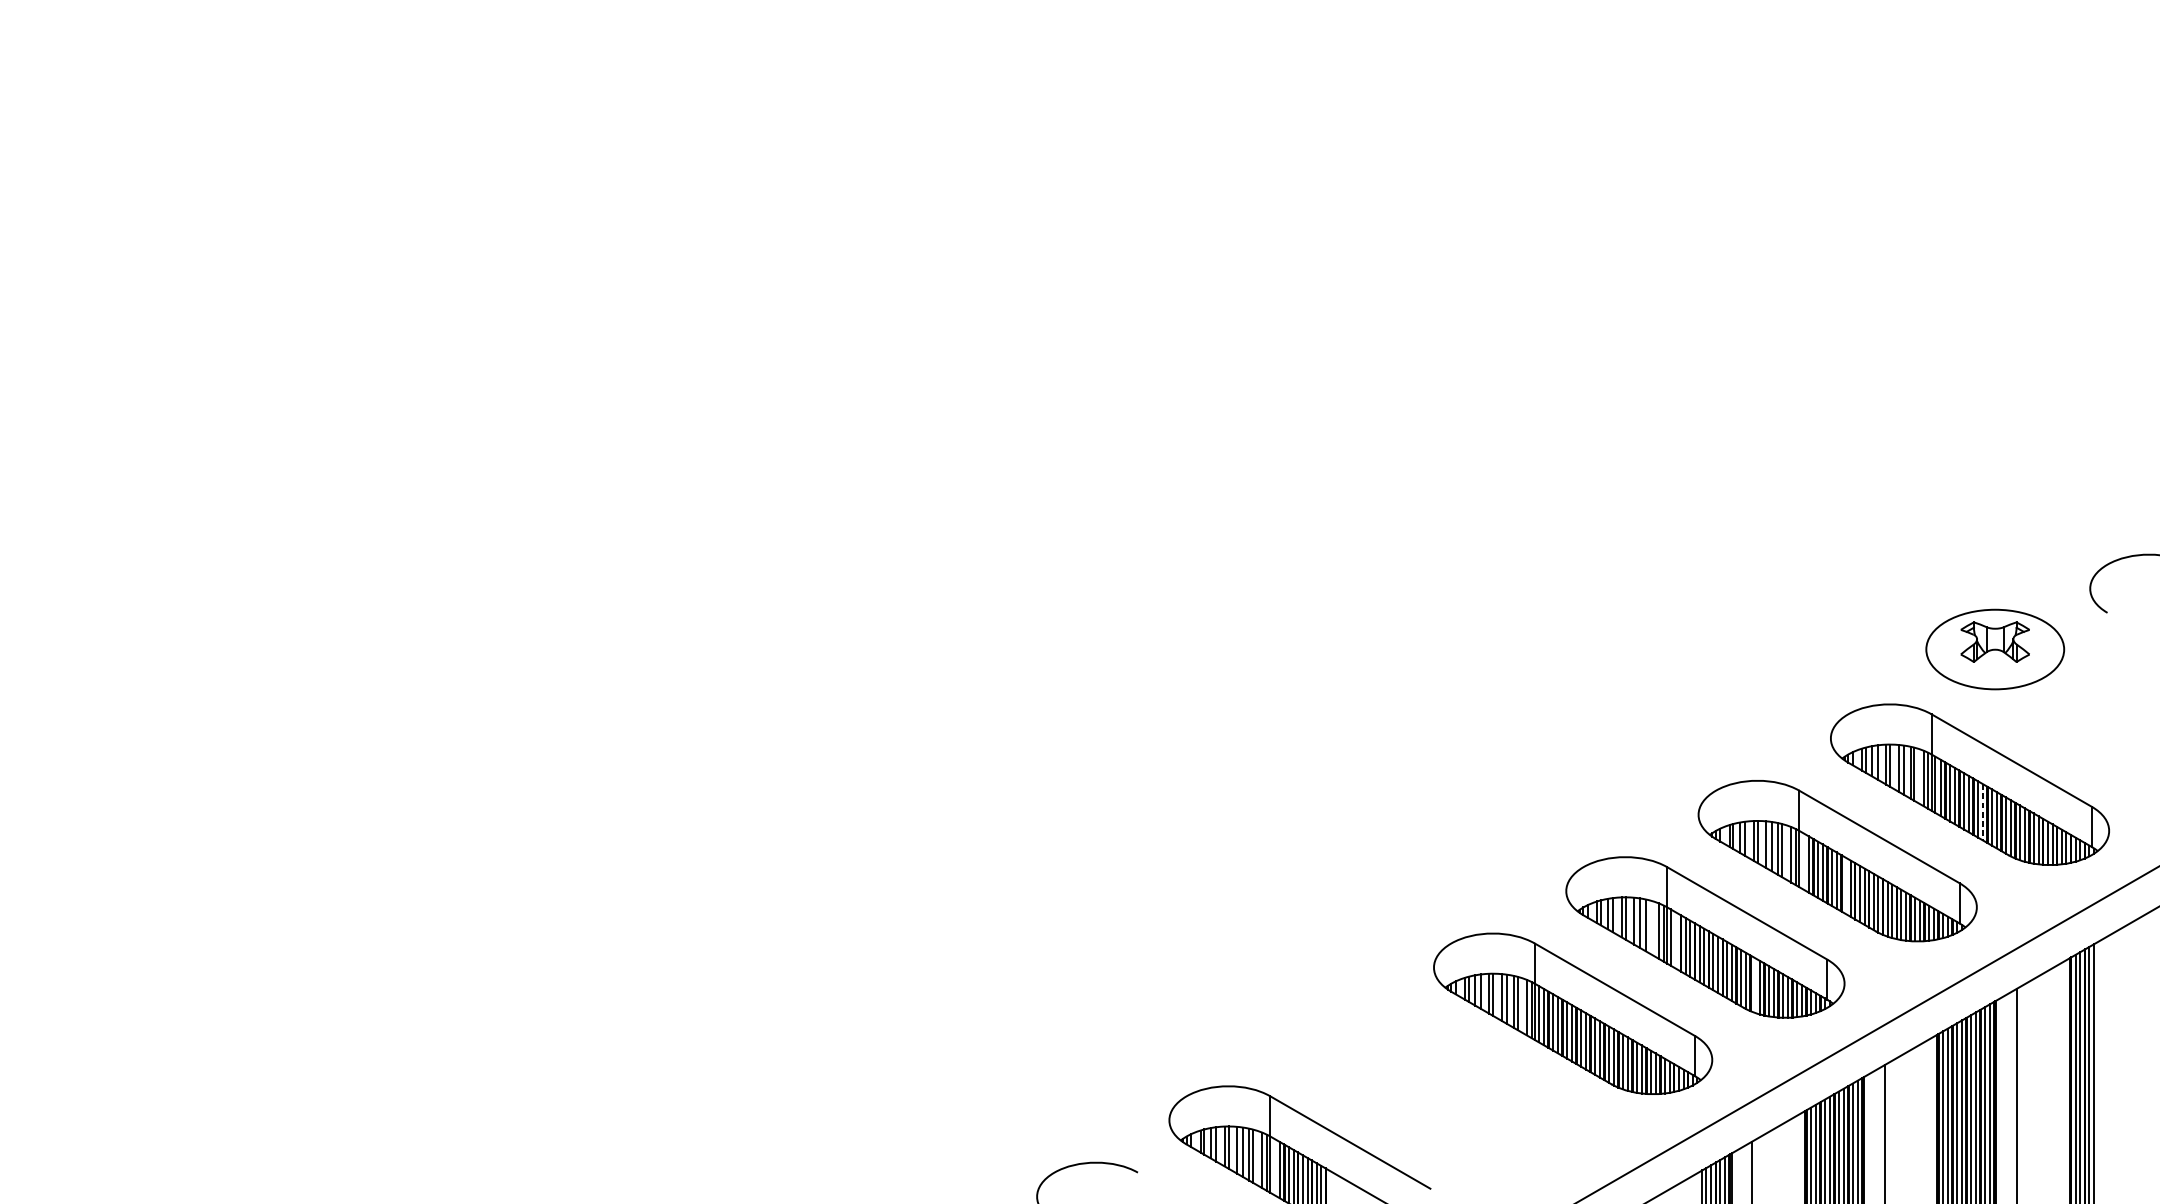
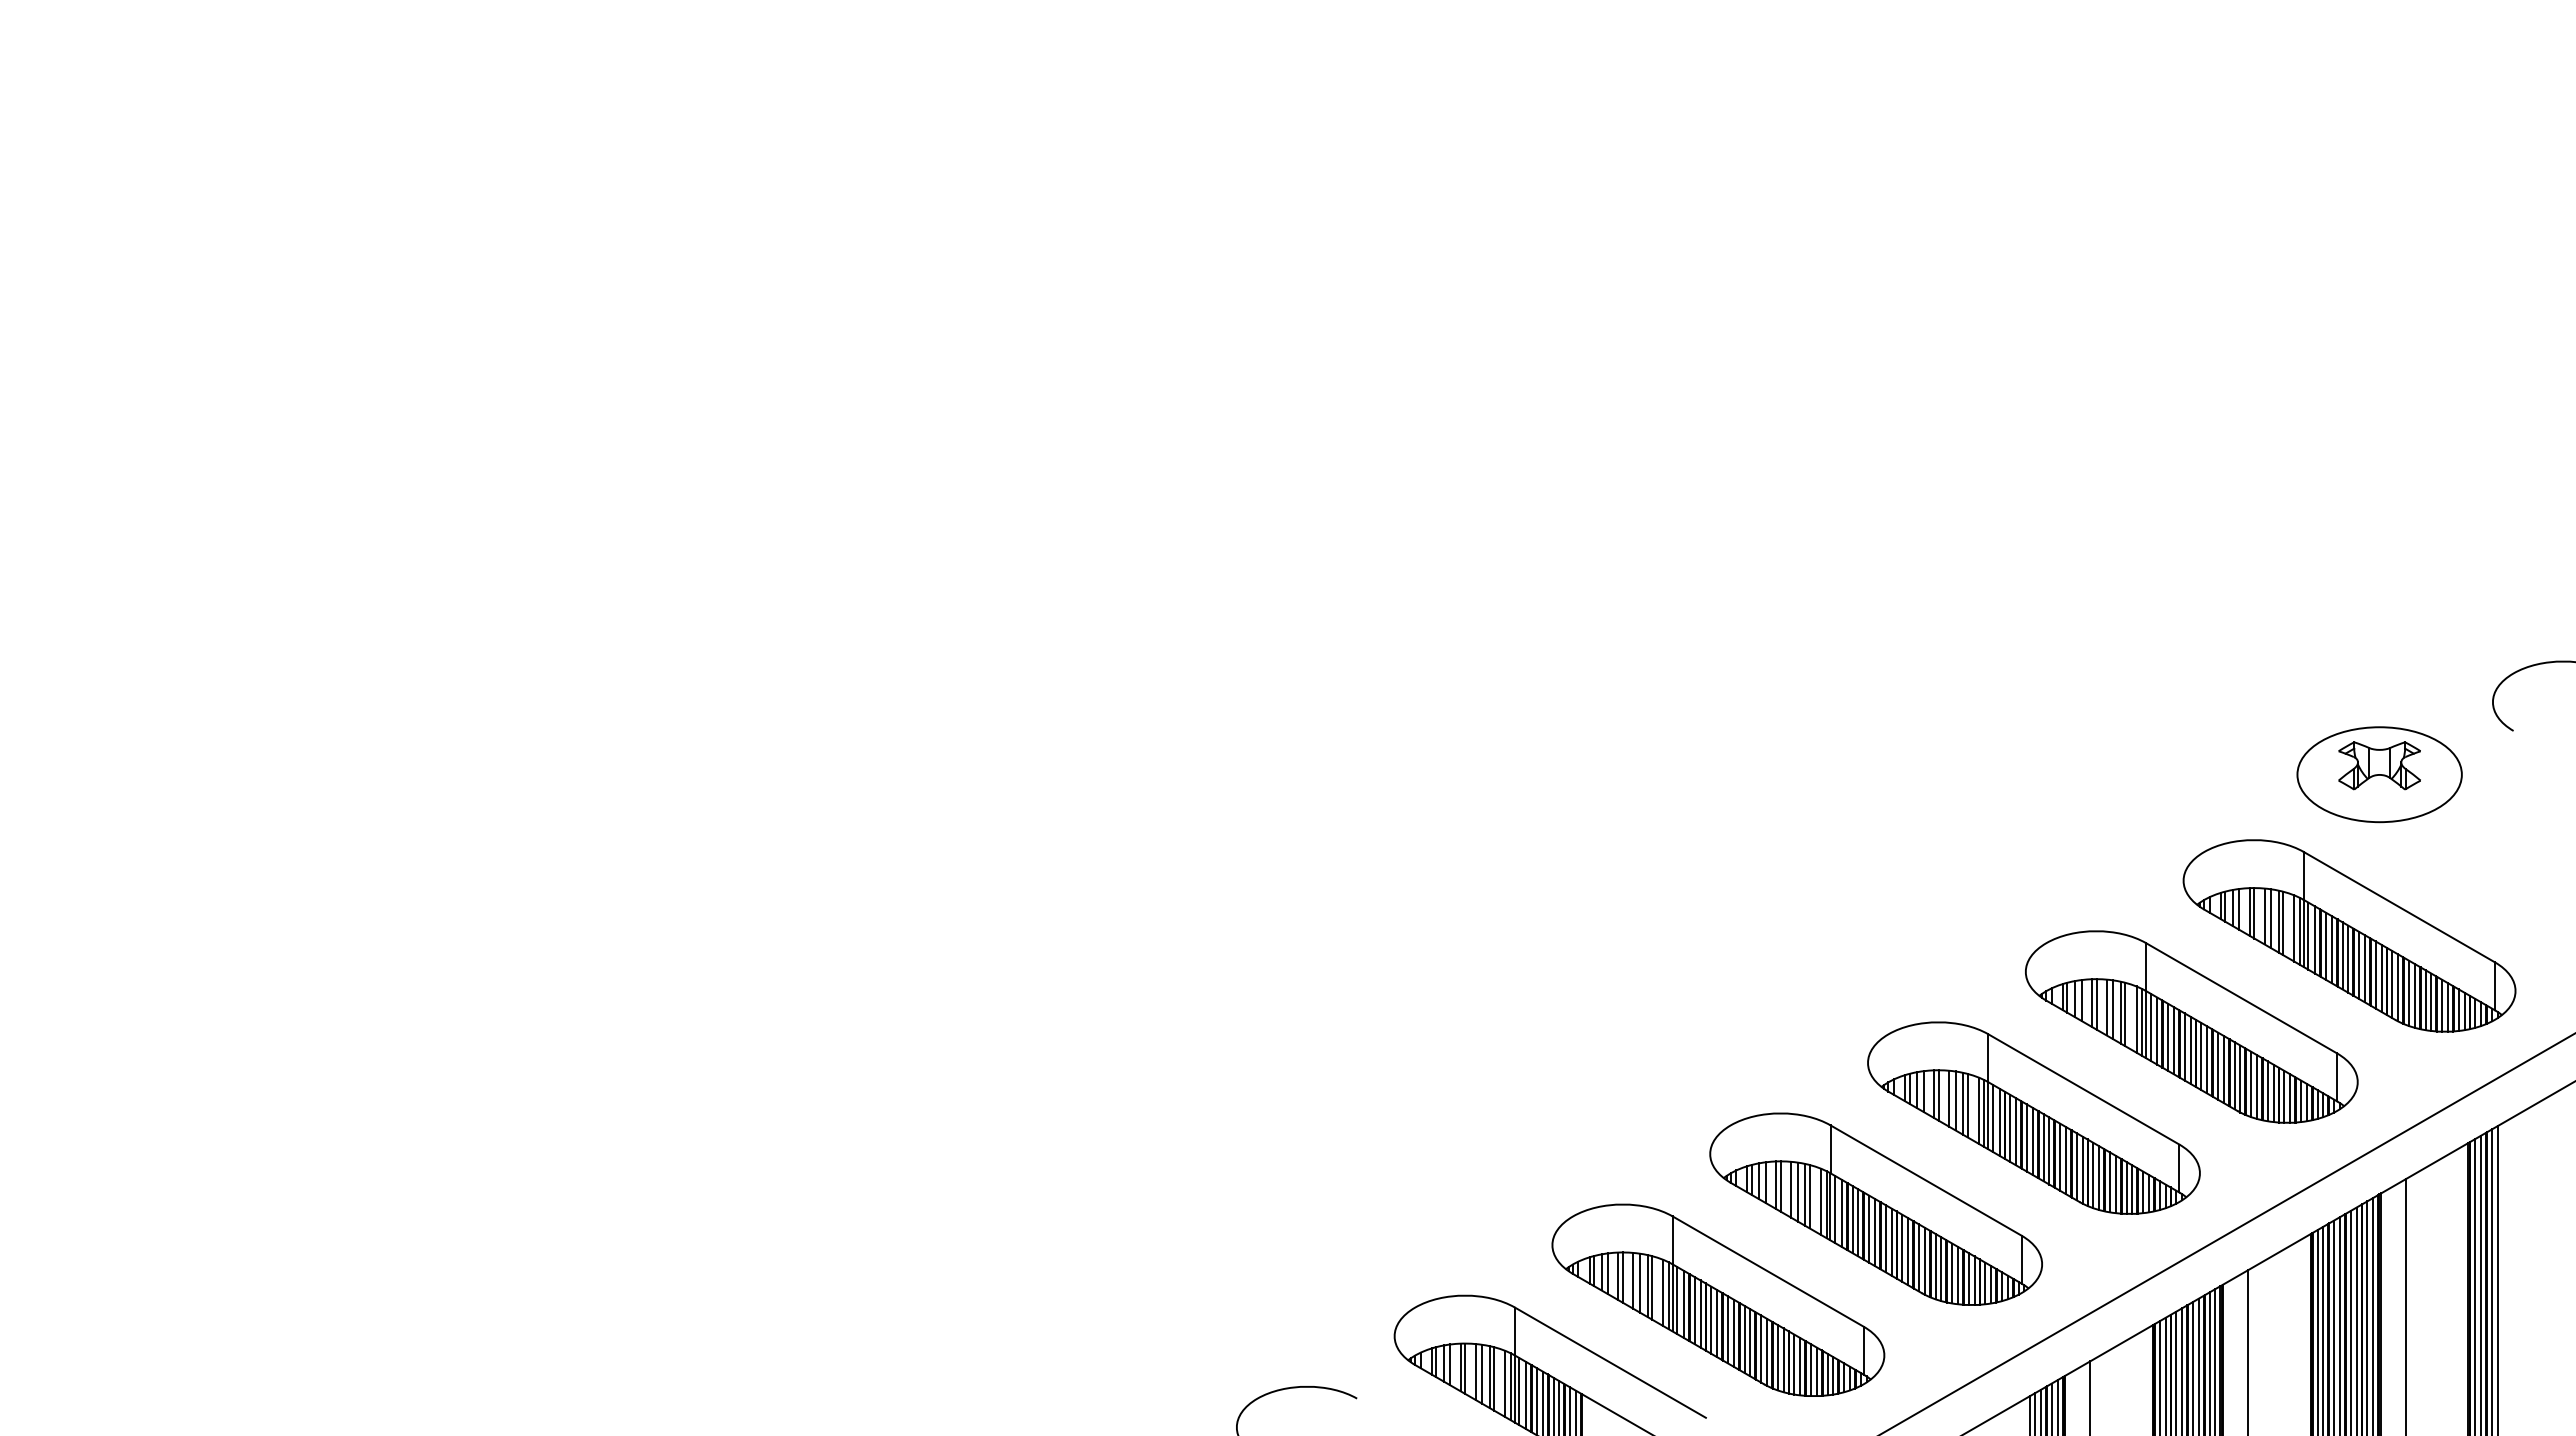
line: (1982, 812) -> (2364, 968), dashed -> solid
line: (1803, 860) -> (2150, 1026), added
line: (1845, 885) -> (2201, 1056), added
line: (1649, 926) -> (1967, 1105), added
line: (1676, 940) -> (1999, 1121), added
line: (1755, 985) -> (2093, 1175), added
part: (1440, 1089) -> (1718, 1299), added
line: (1274, 1166) -> (1519, 1391), added

